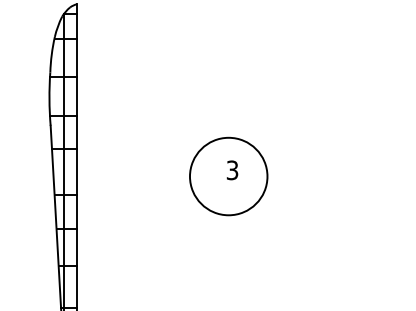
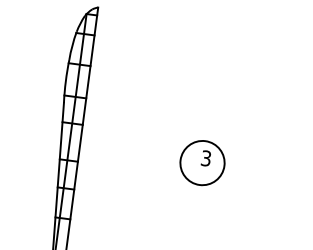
circle: (228, 176) -> (202, 163), size x0.7

